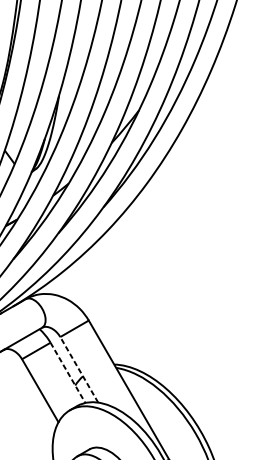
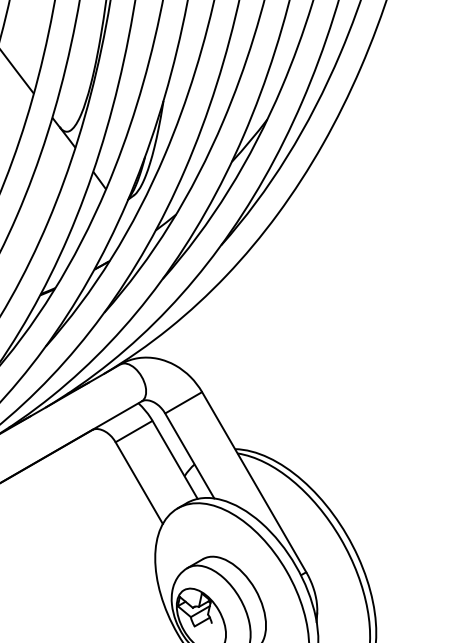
line: (79, 369) -> (189, 455), dashed -> solid
line: (68, 373) -> (175, 460), dashed -> solid

